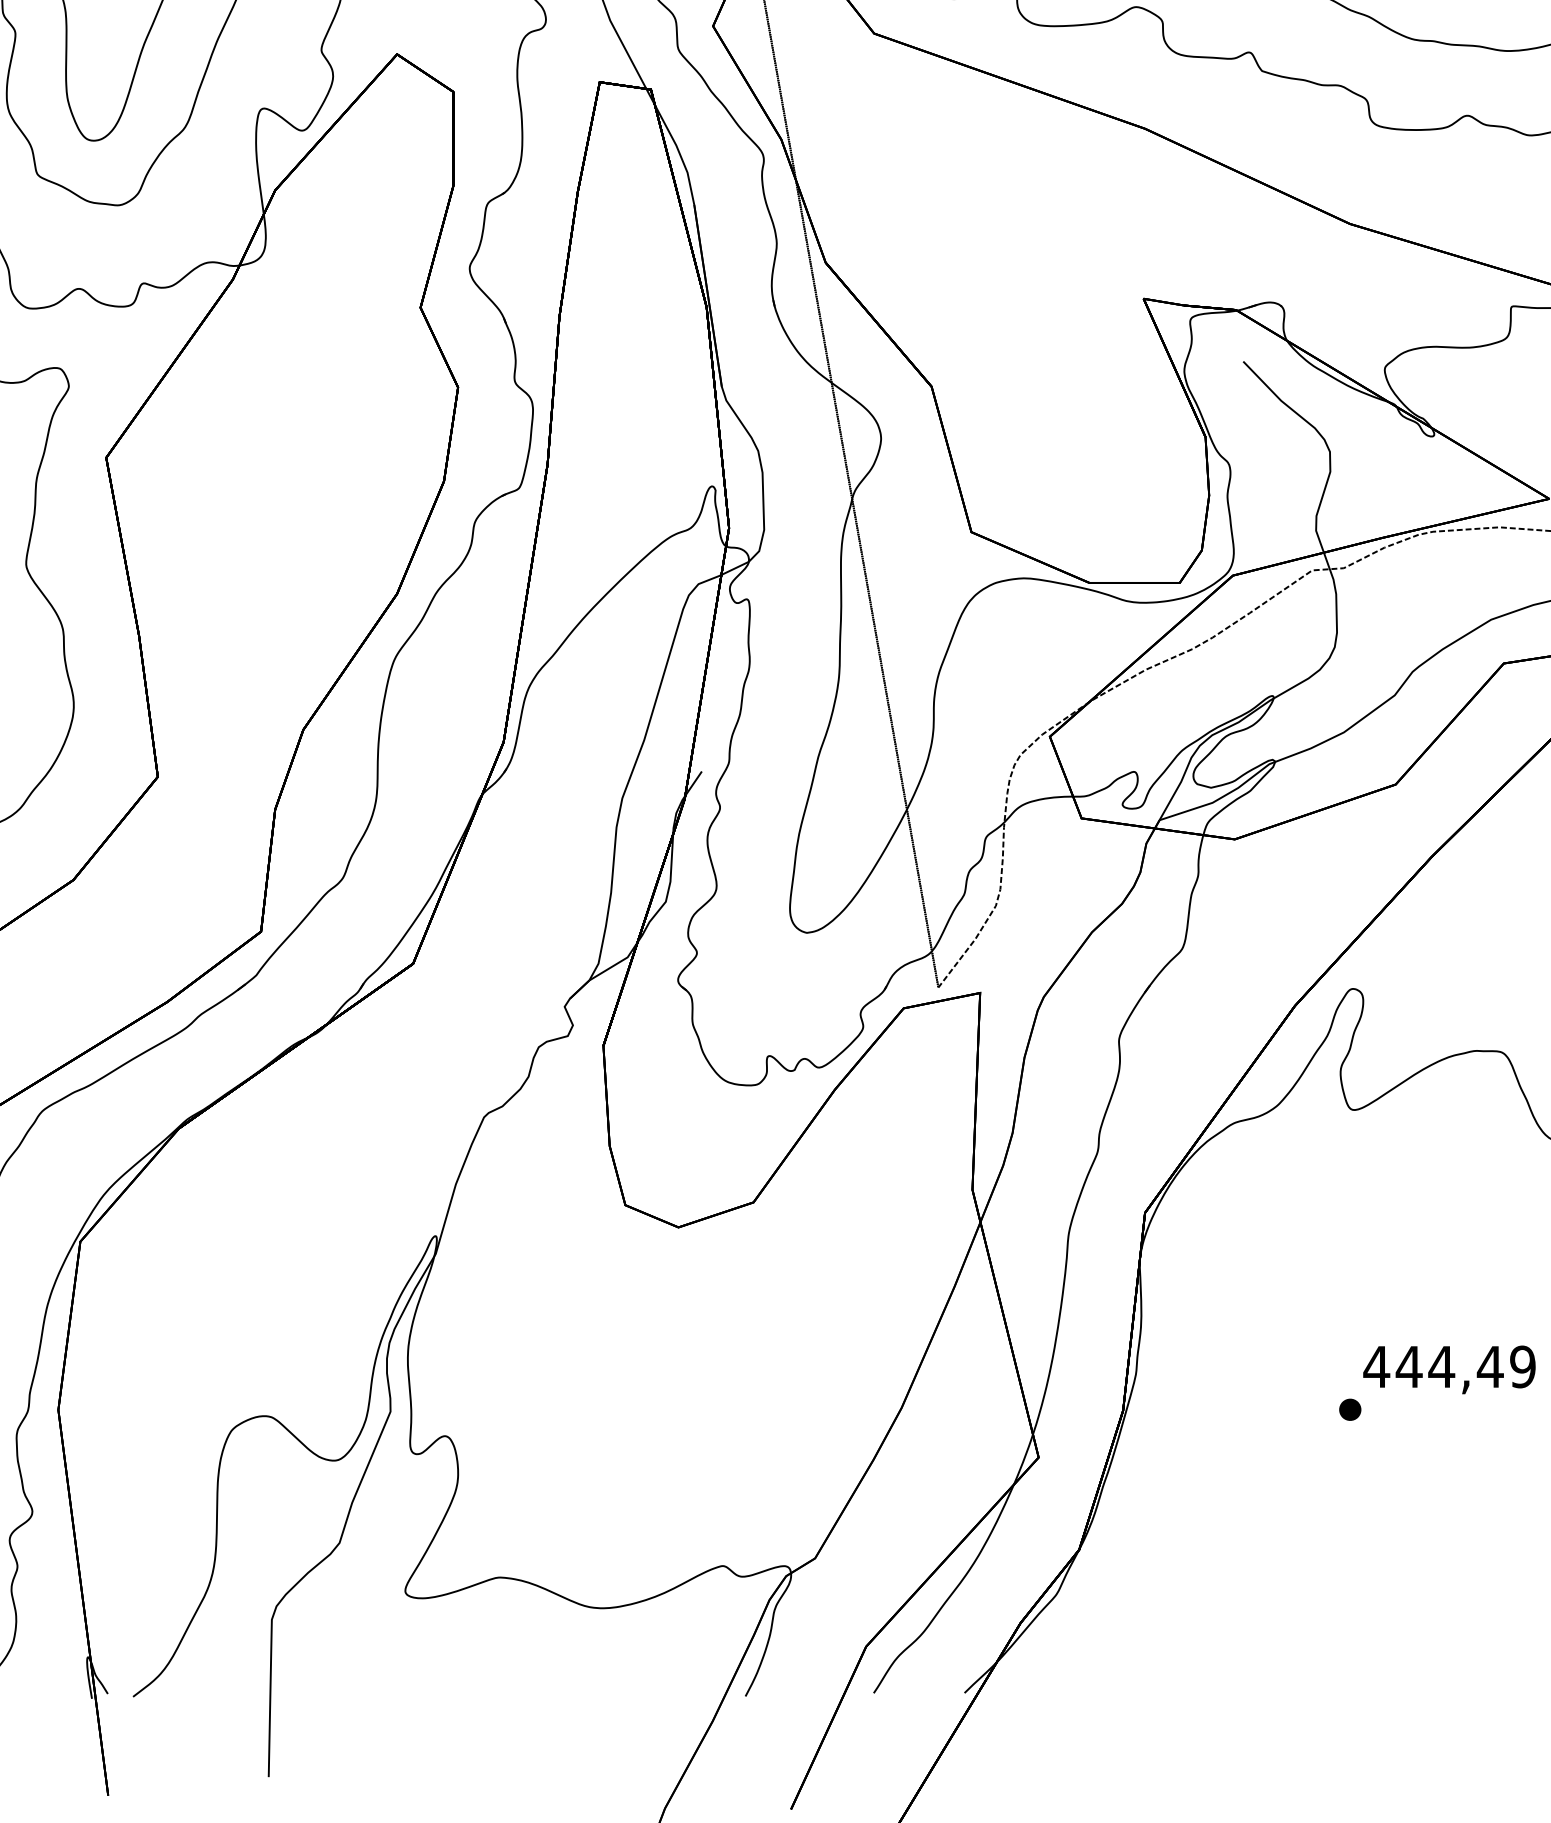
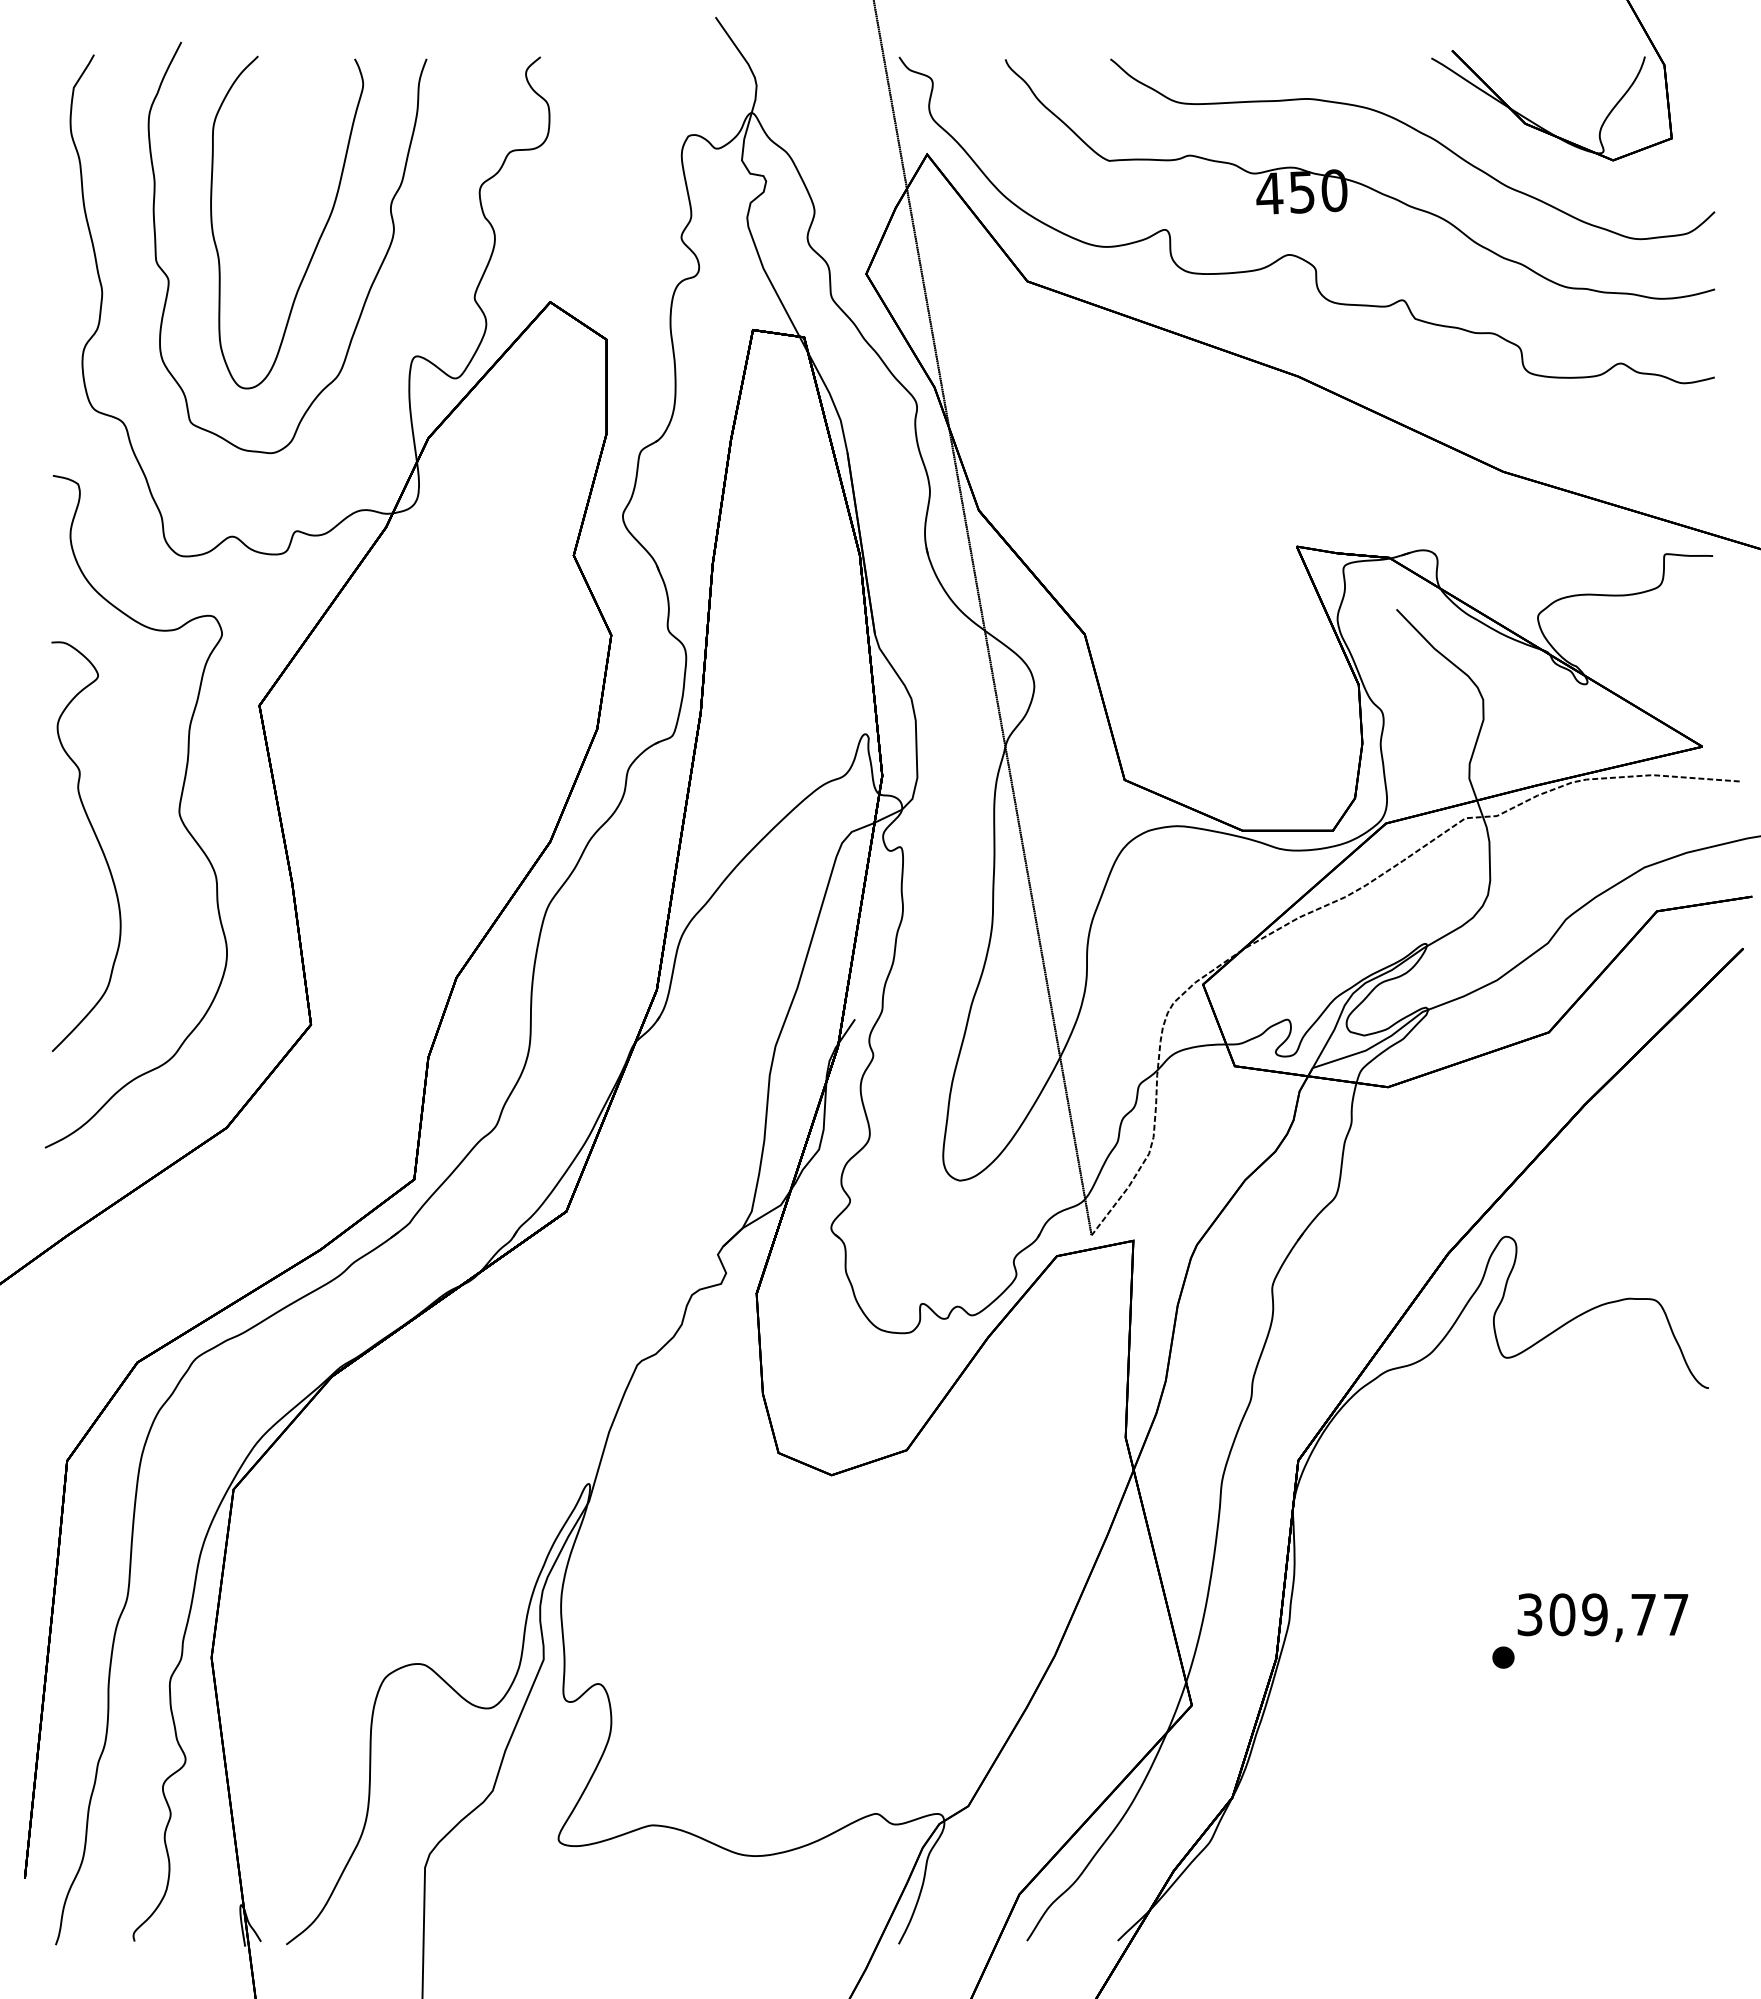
text: (1449, 1366) -> (1602, 1614), 444,49 -> 309,77

